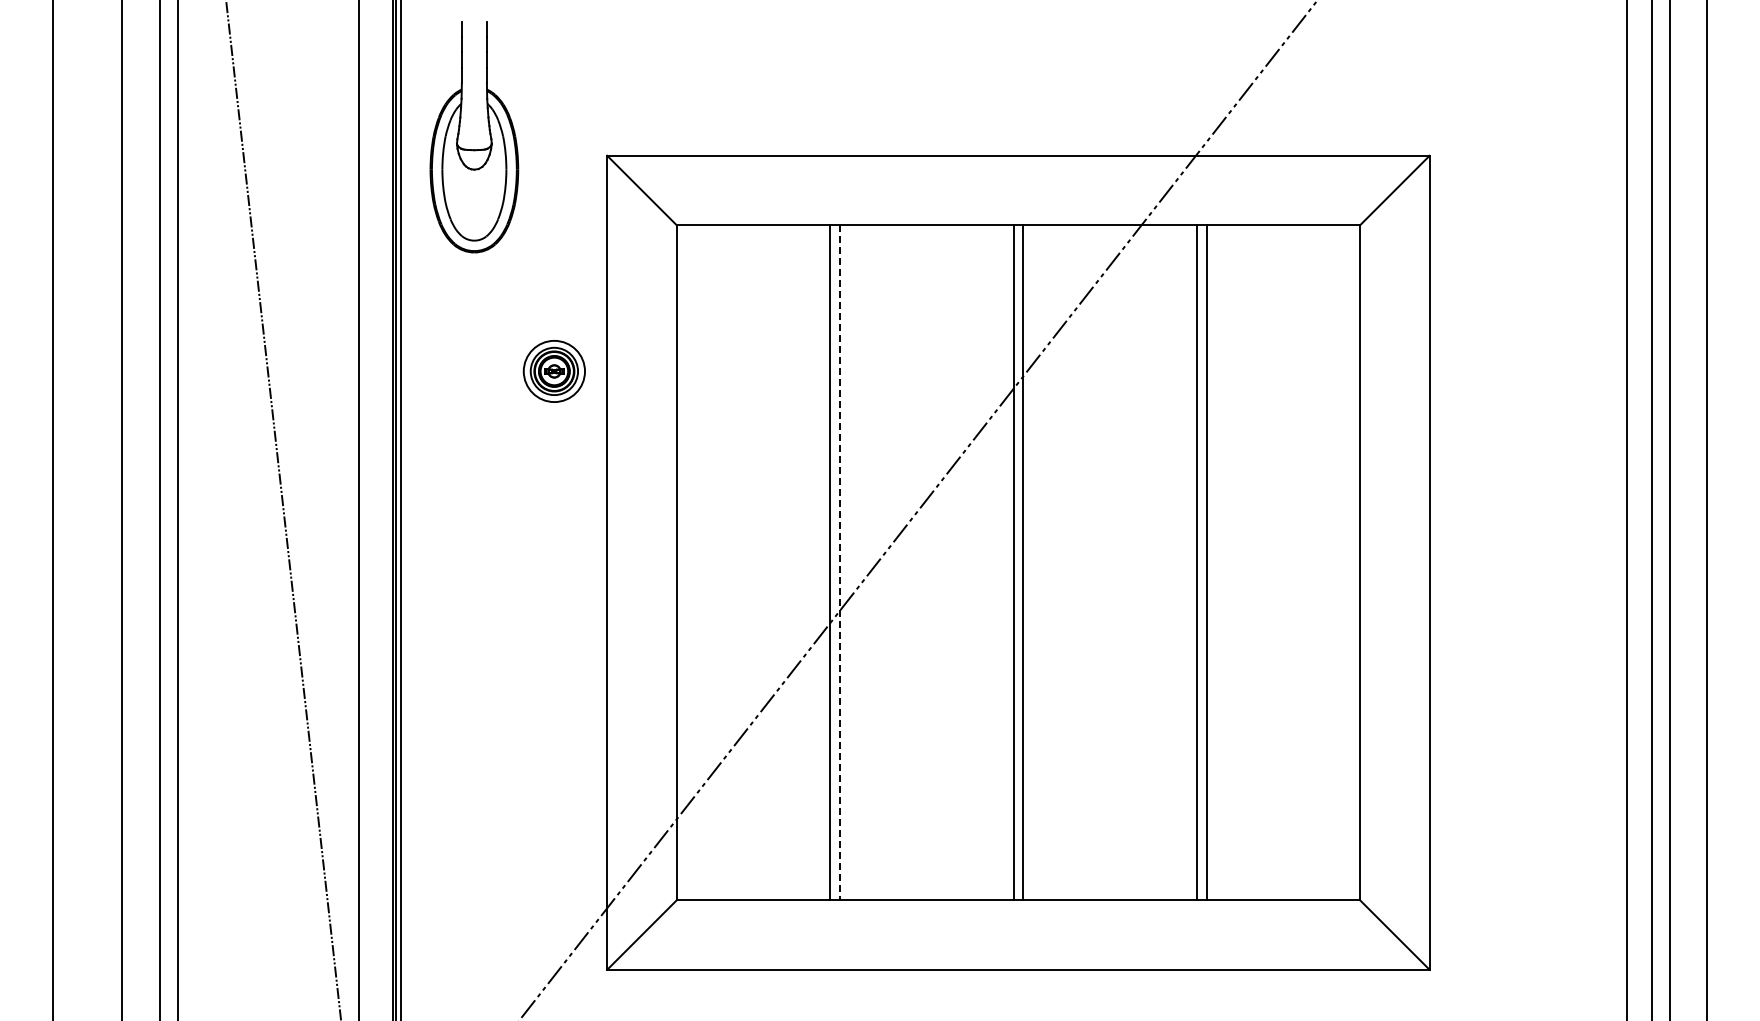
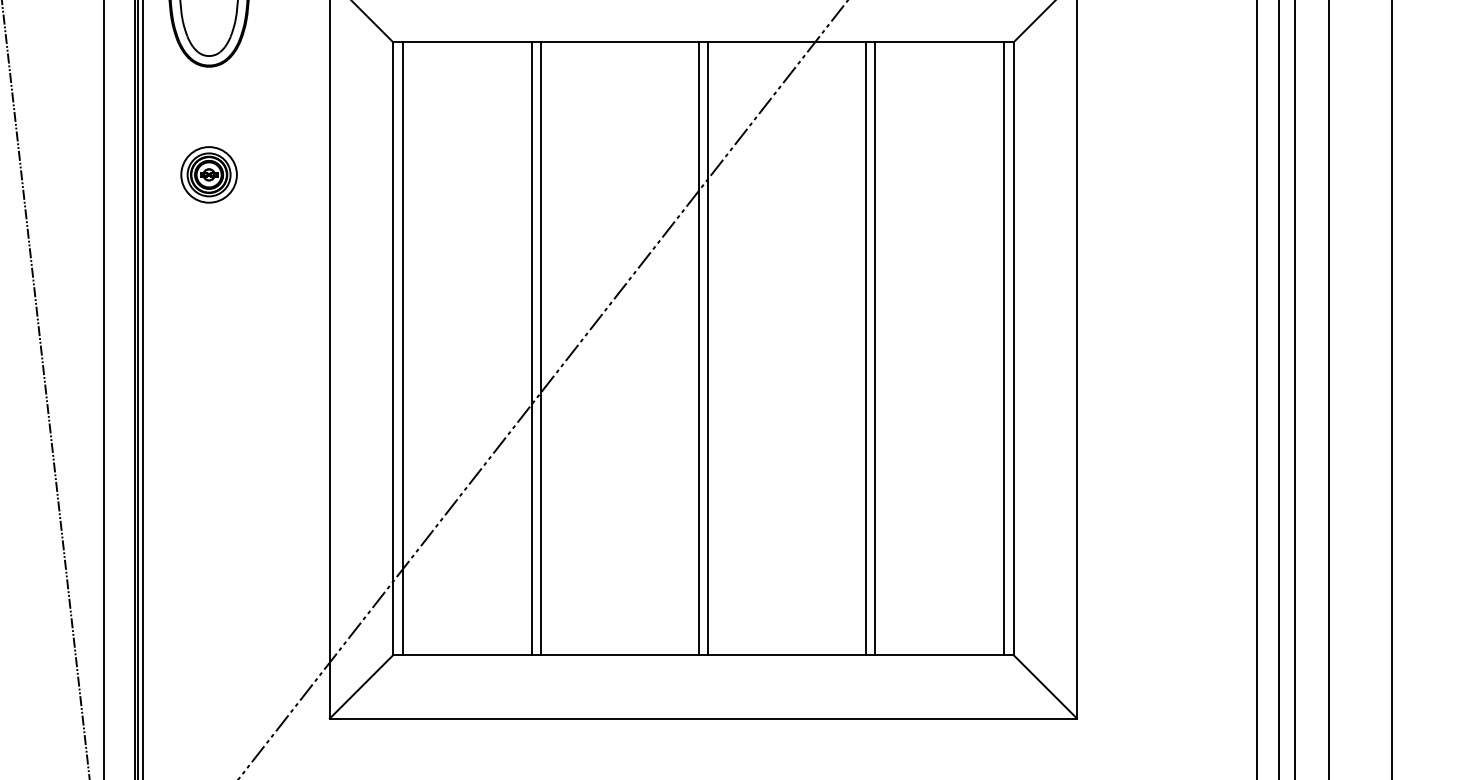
part: (553, 371) -> (208, 174), moved
line: (687, 562) -> (402, 348), added
line: (1348, 562) -> (1003, 348), added
line: (839, 563) -> (540, 349), dashed -> solid

